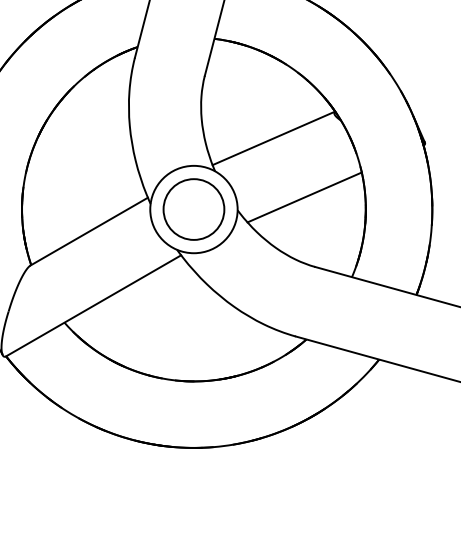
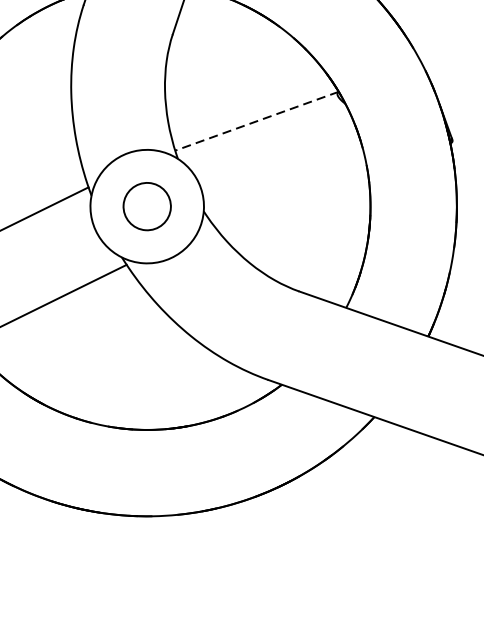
line: (273, 138) -> (256, 121), solid -> dashed
line: (304, 197) -> (291, 200), removed
circle: (193, 209) -> (146, 206), size x0.6

